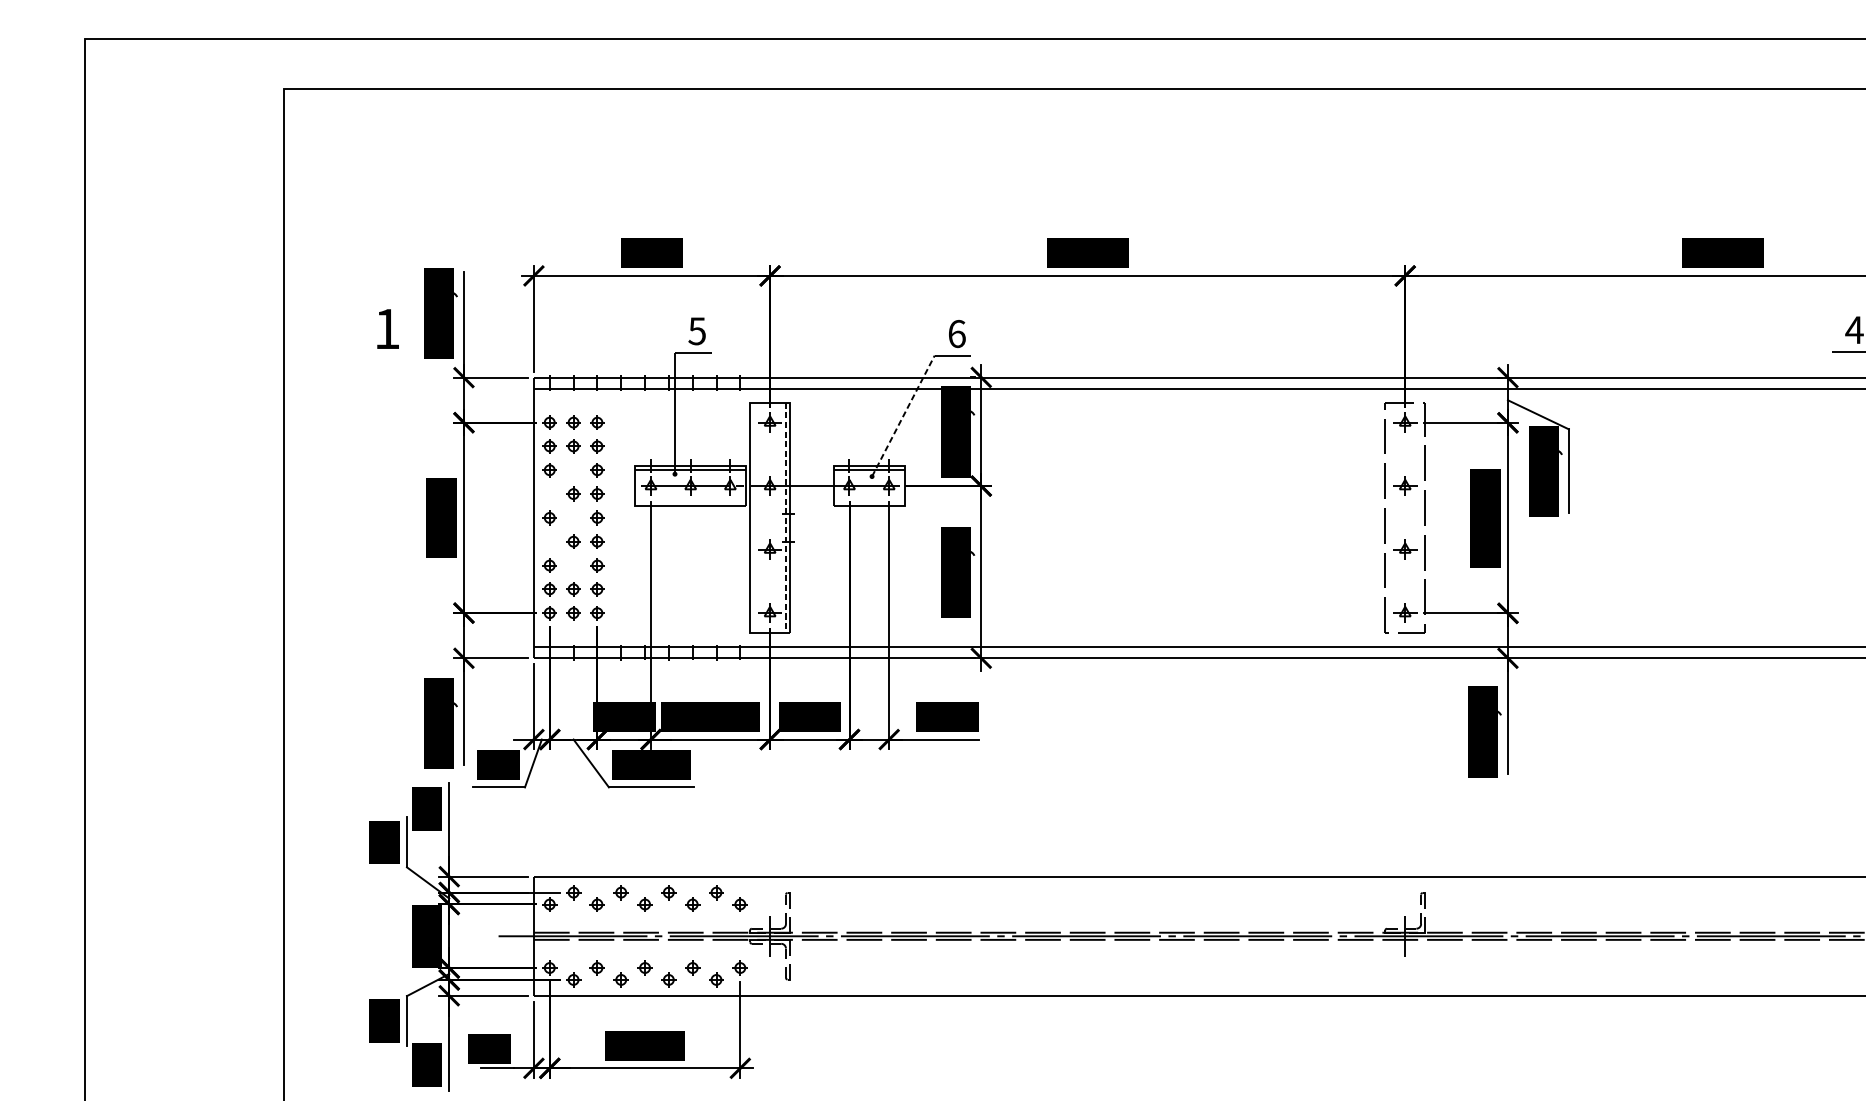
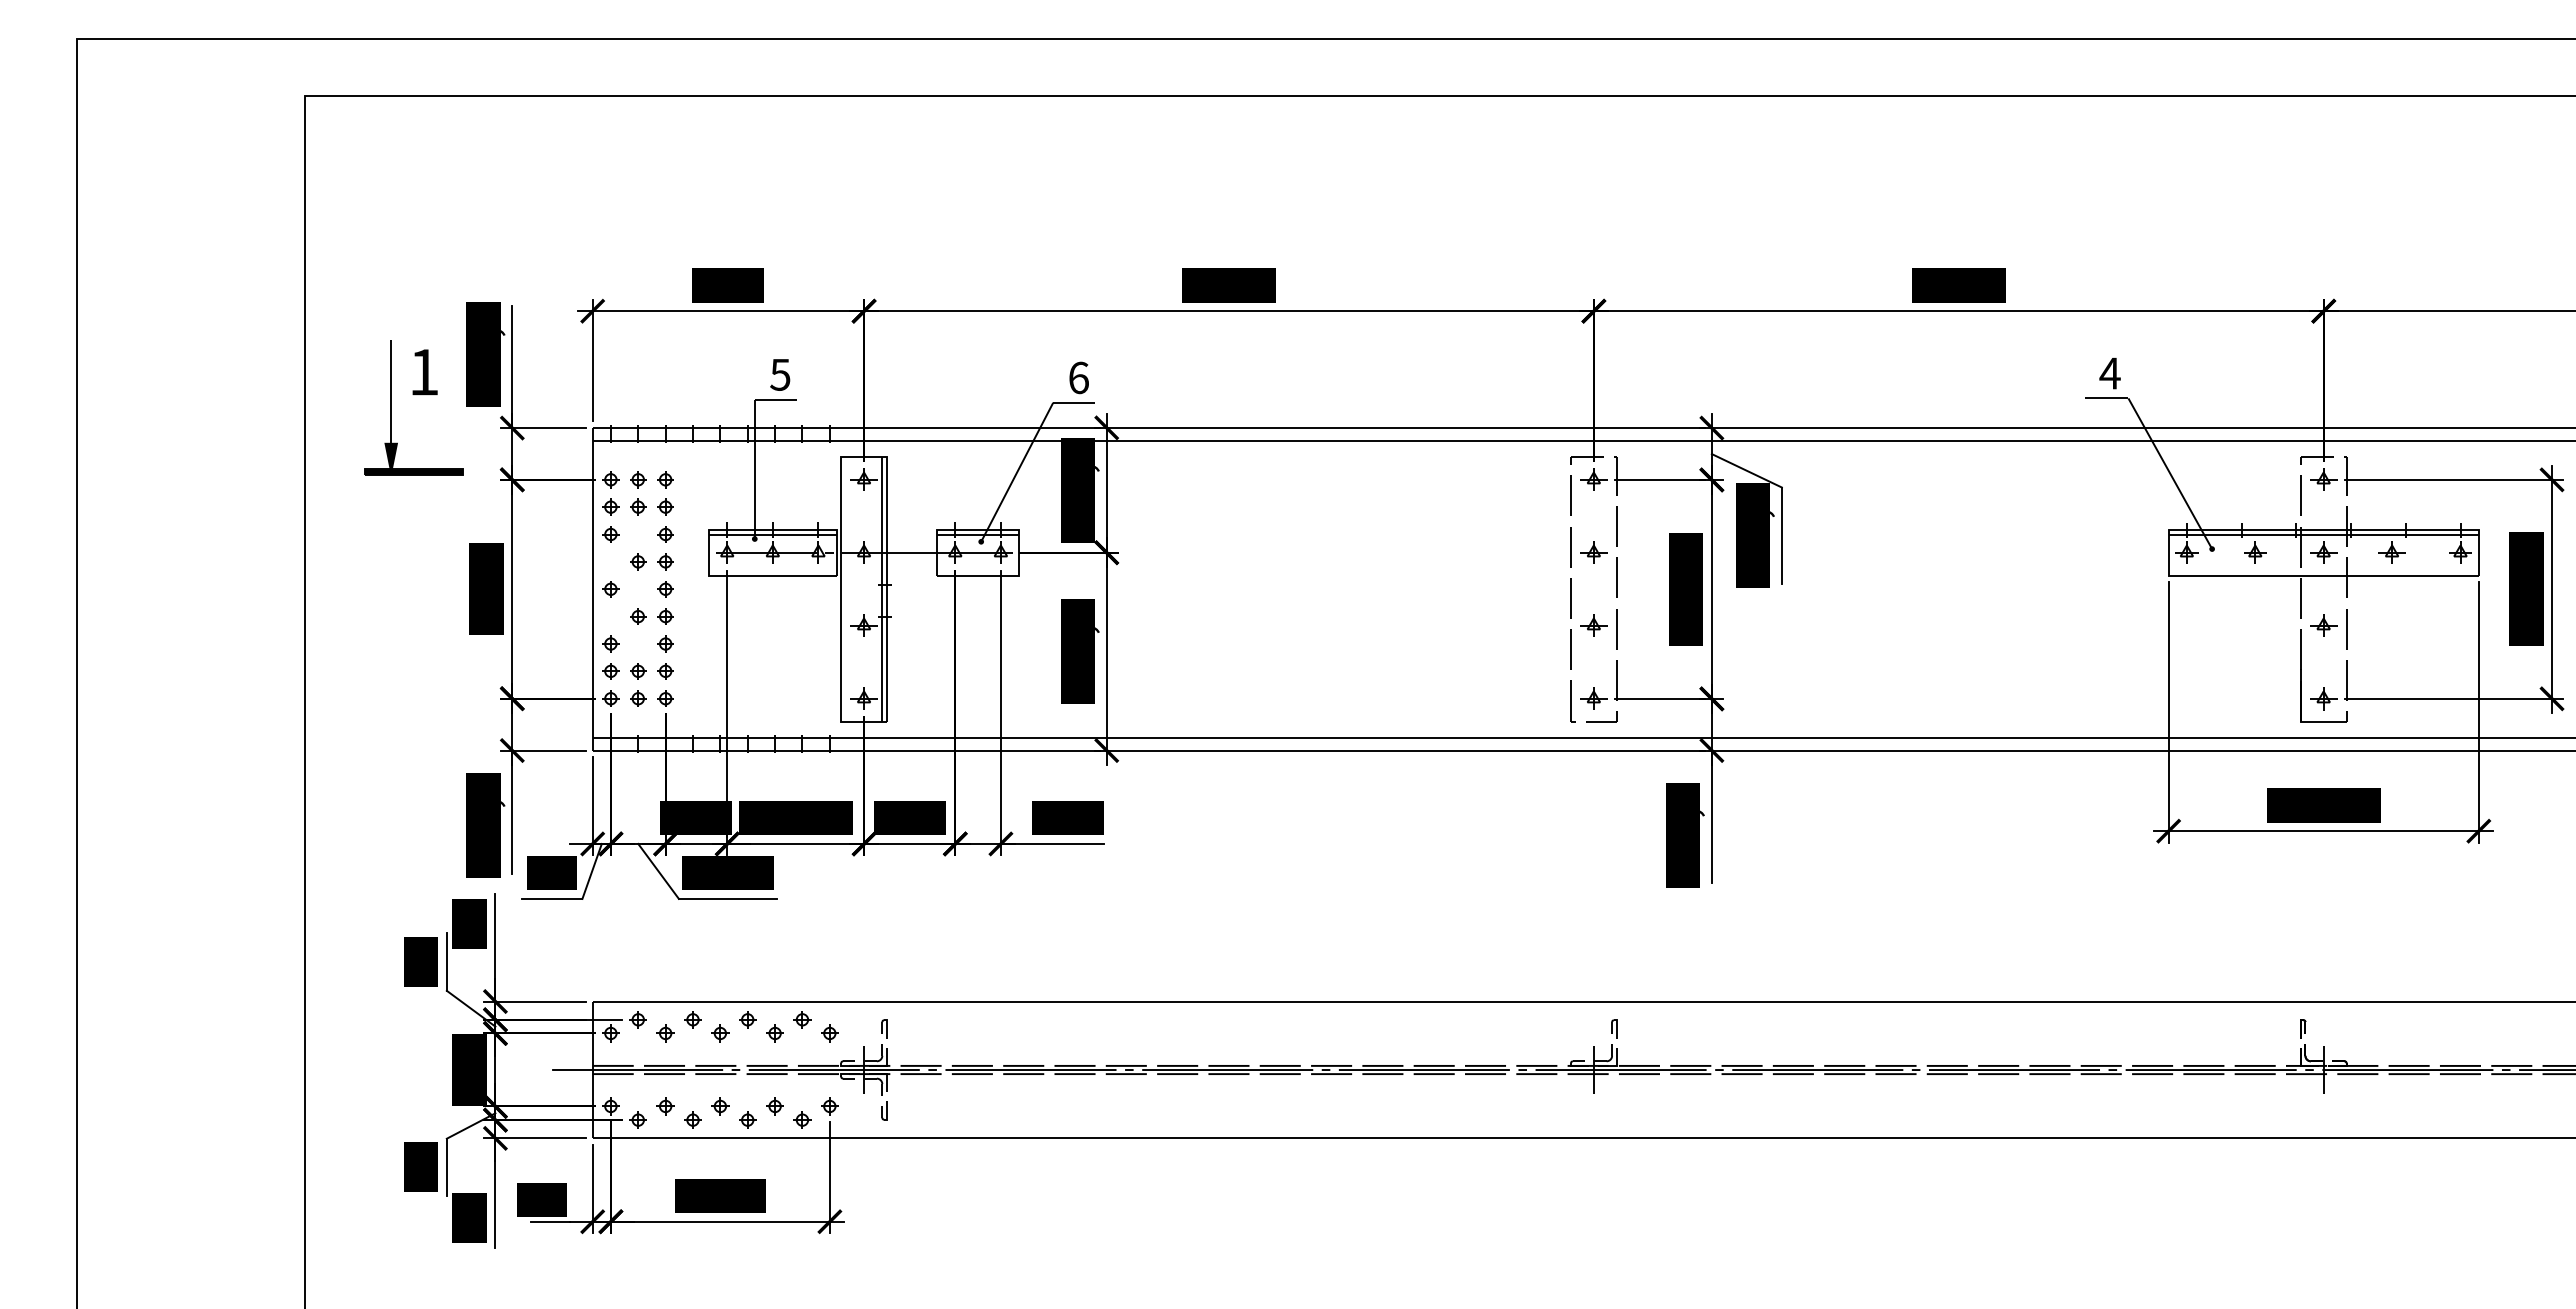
part: (358, 359) -> (391, 407), added
line: (903, 415) -> (1017, 471), dashed -> solid
line: (786, 518) -> (882, 589), dashed -> solid

